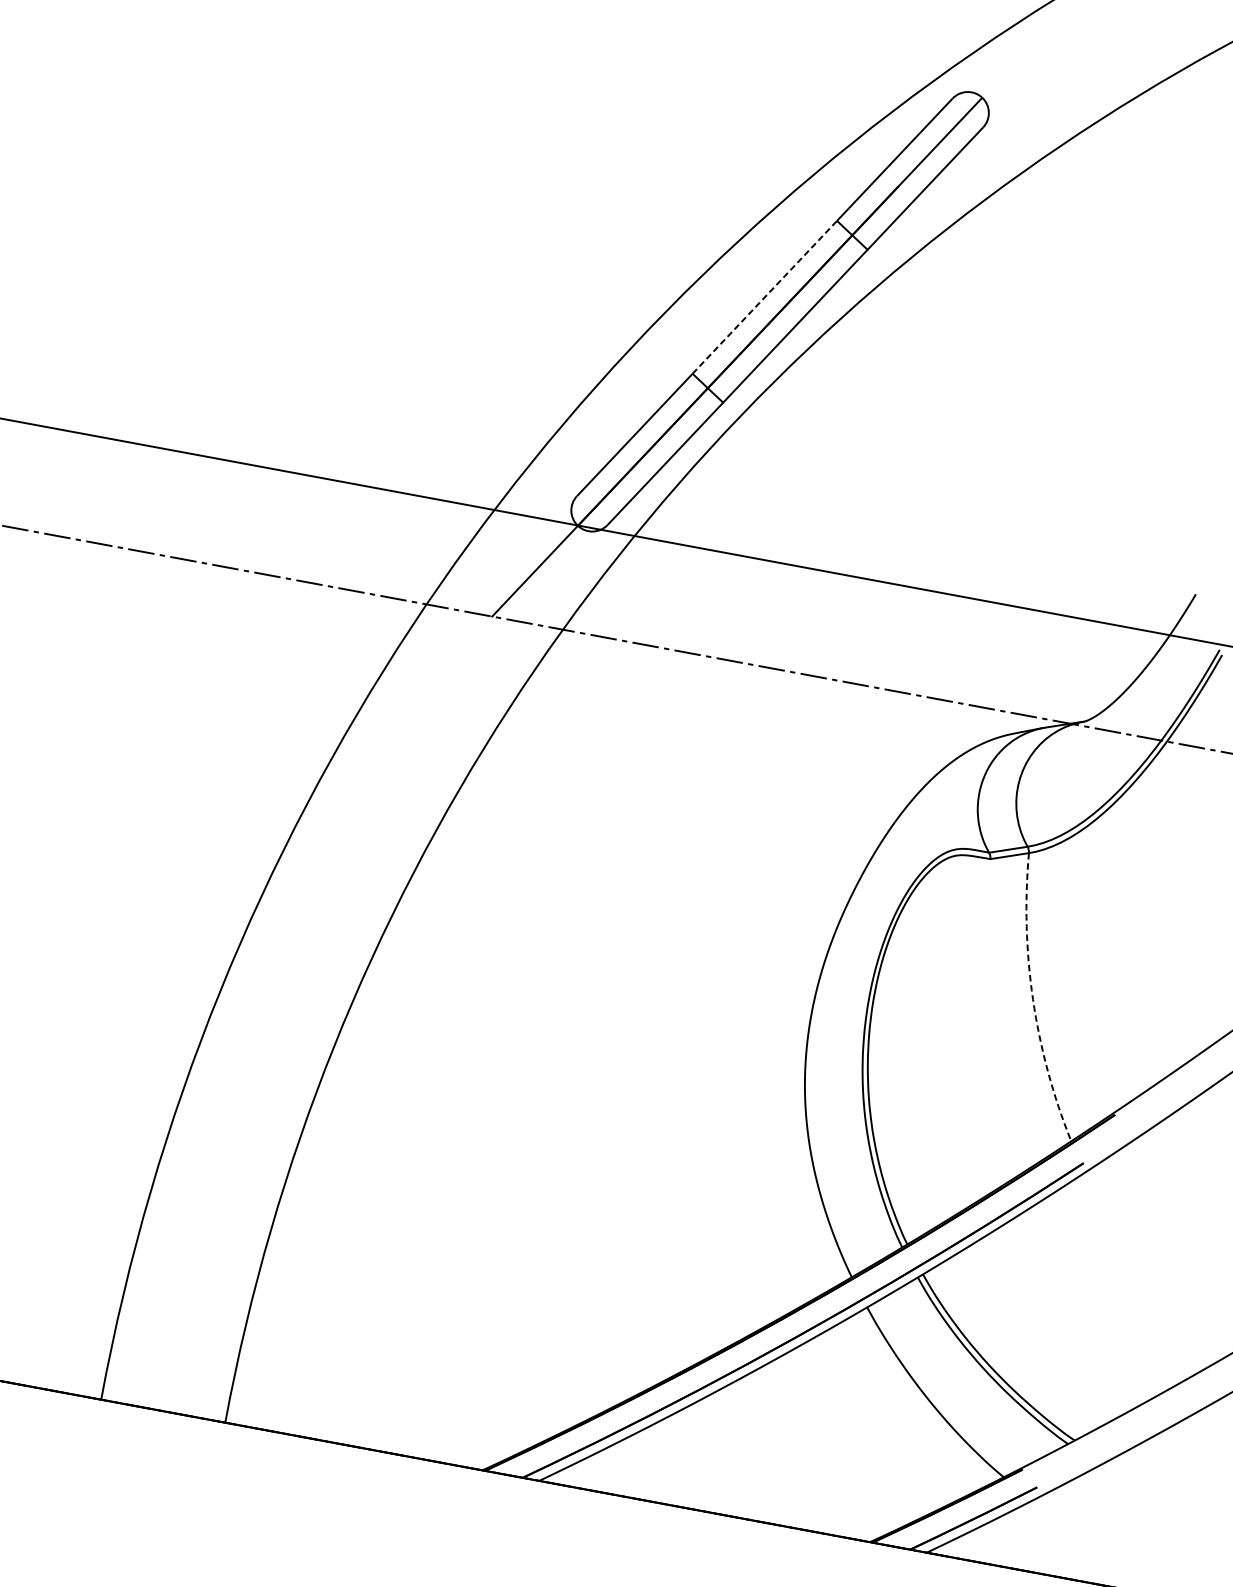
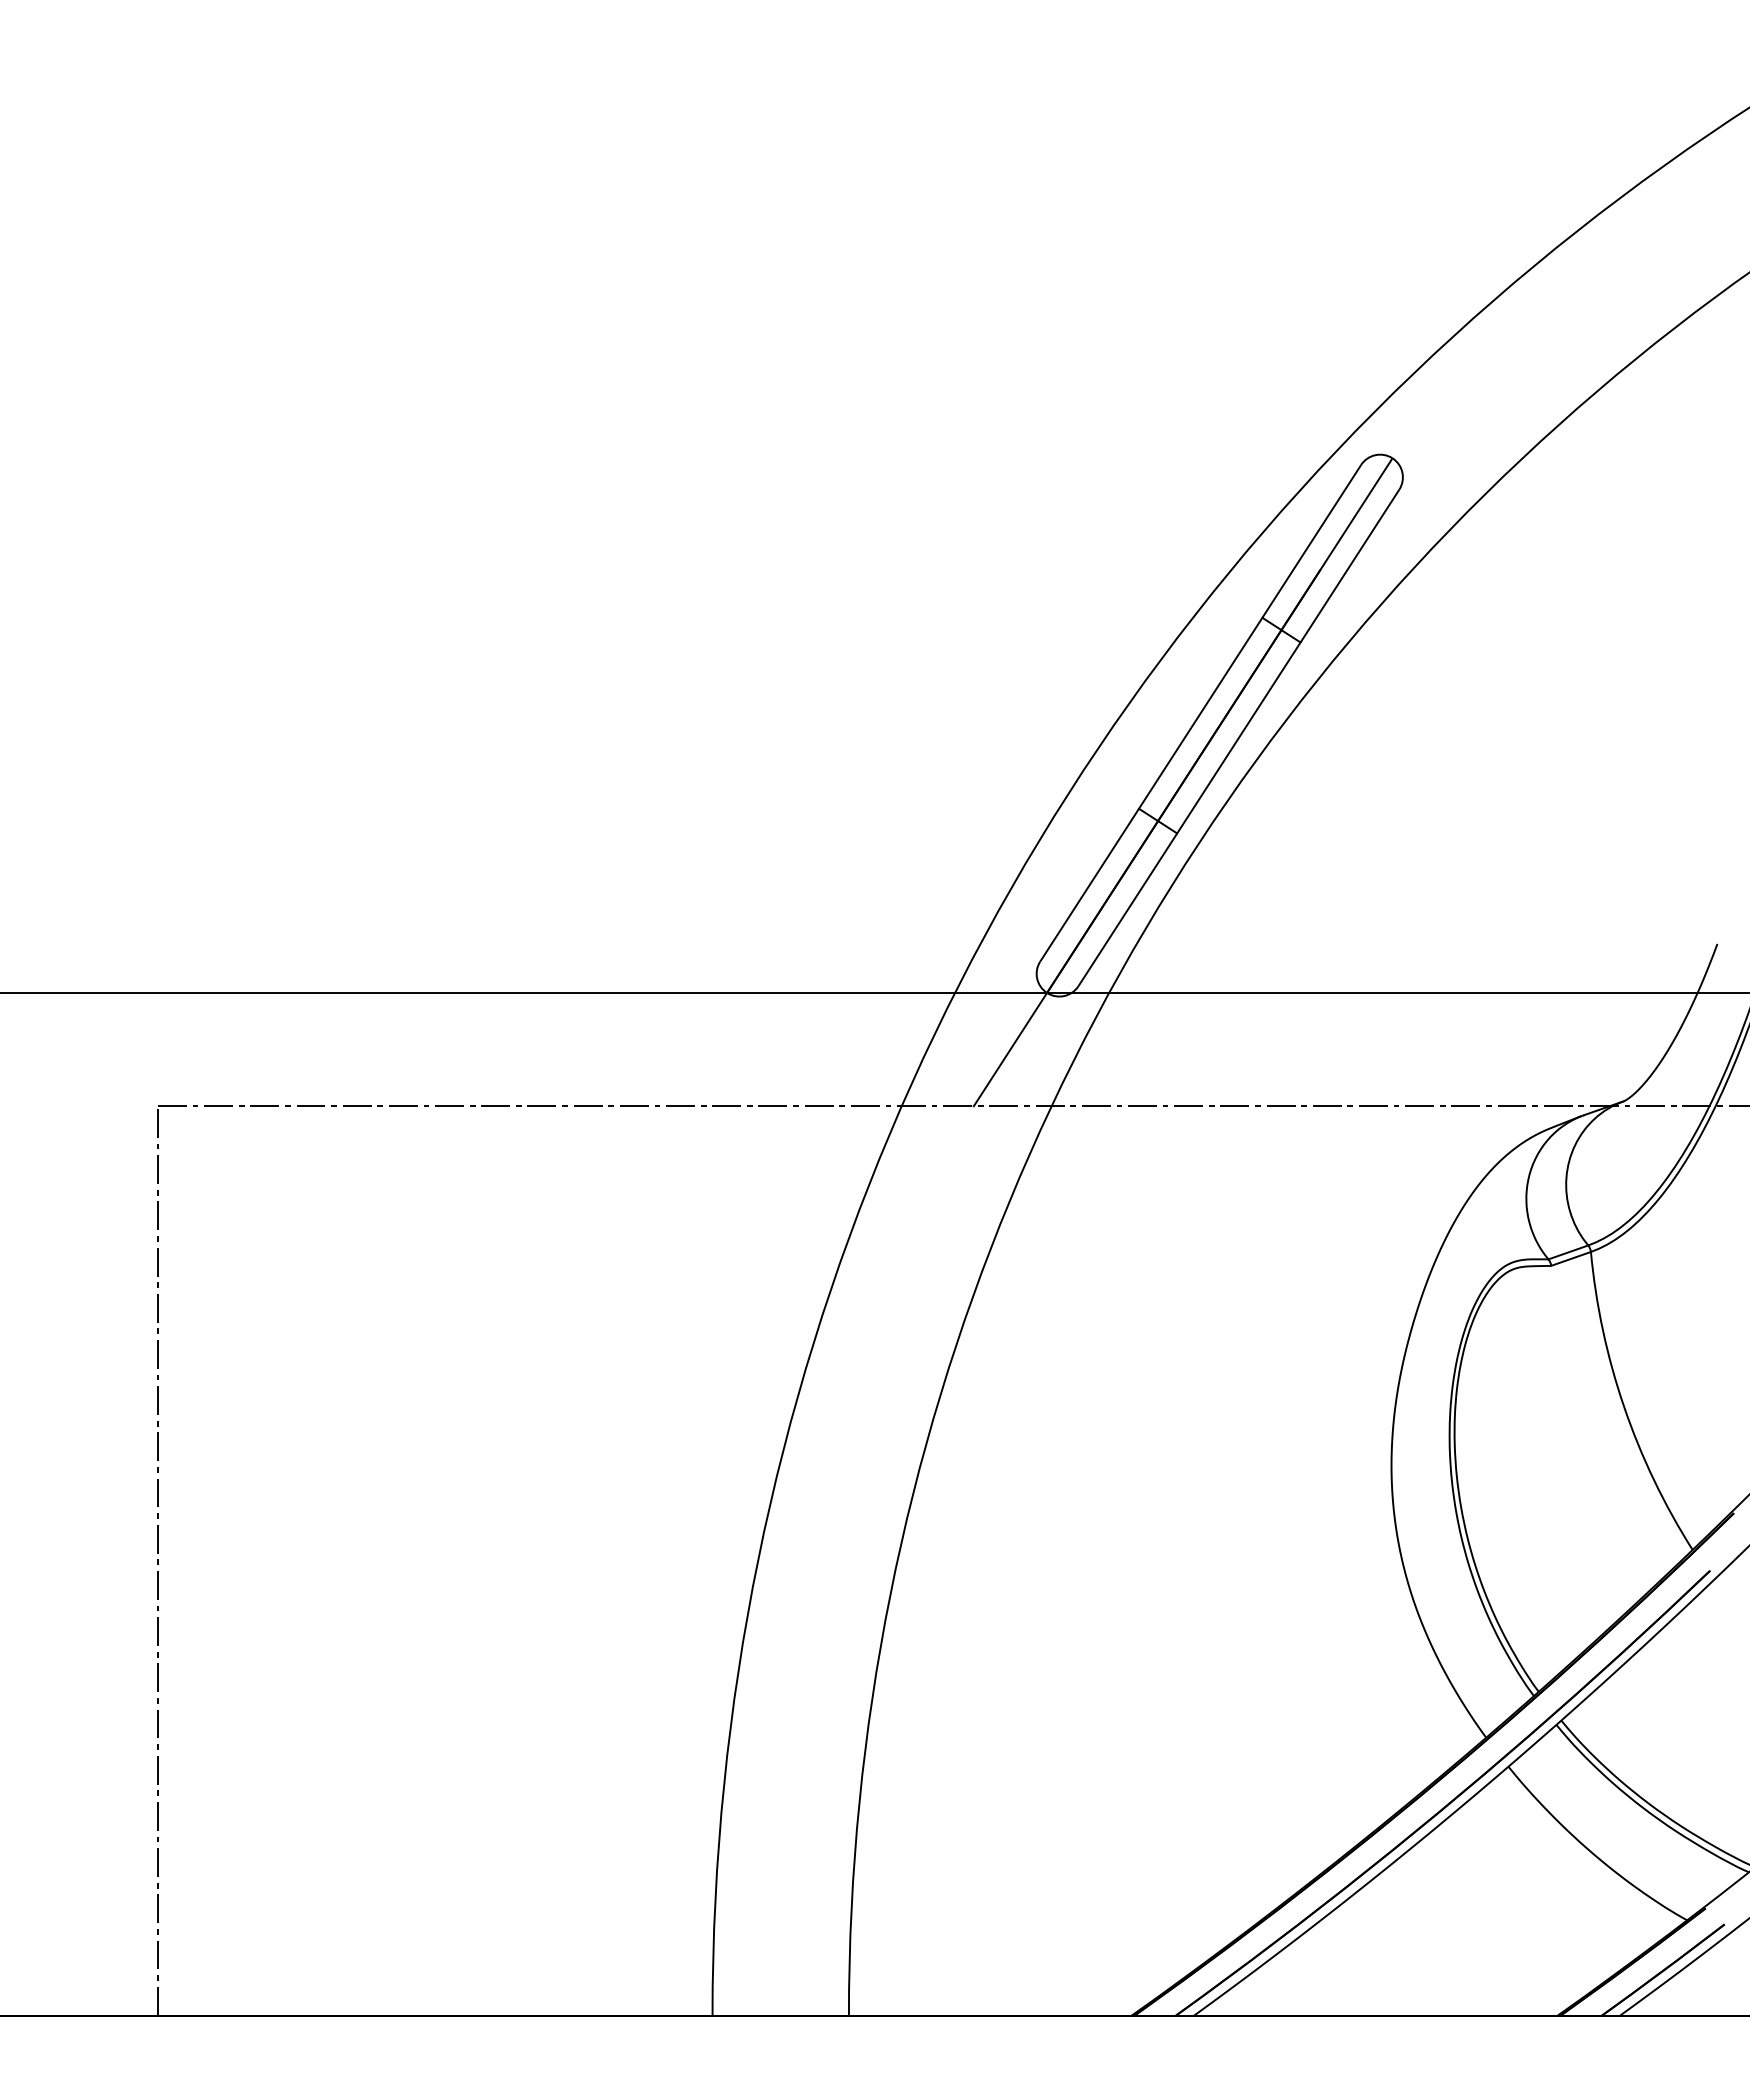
line: (764, 297) -> (1200, 713), dashed -> solid
arc: (1033, 999) -> (1624, 1406), dashed -> solid

